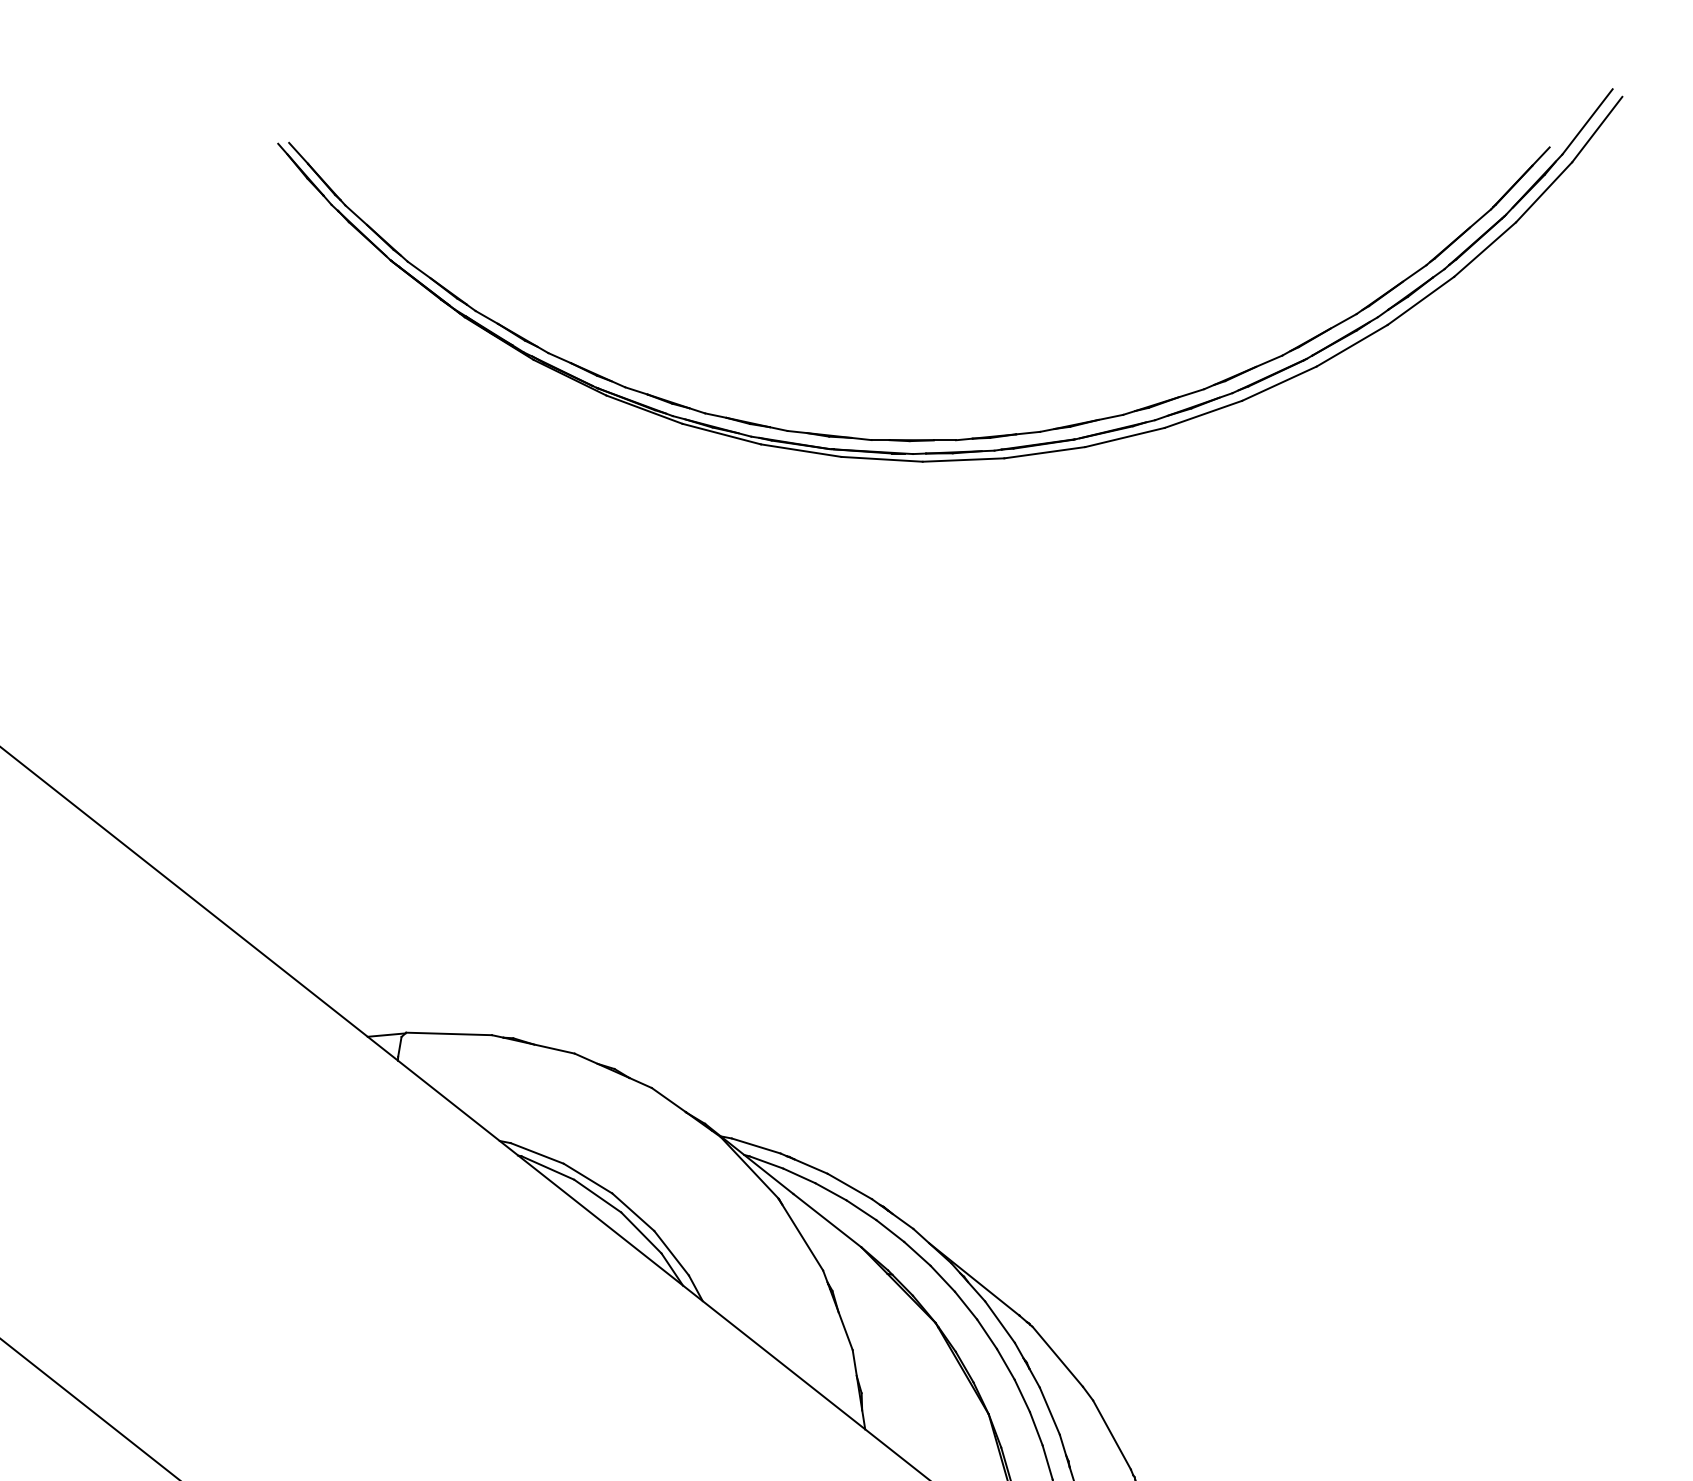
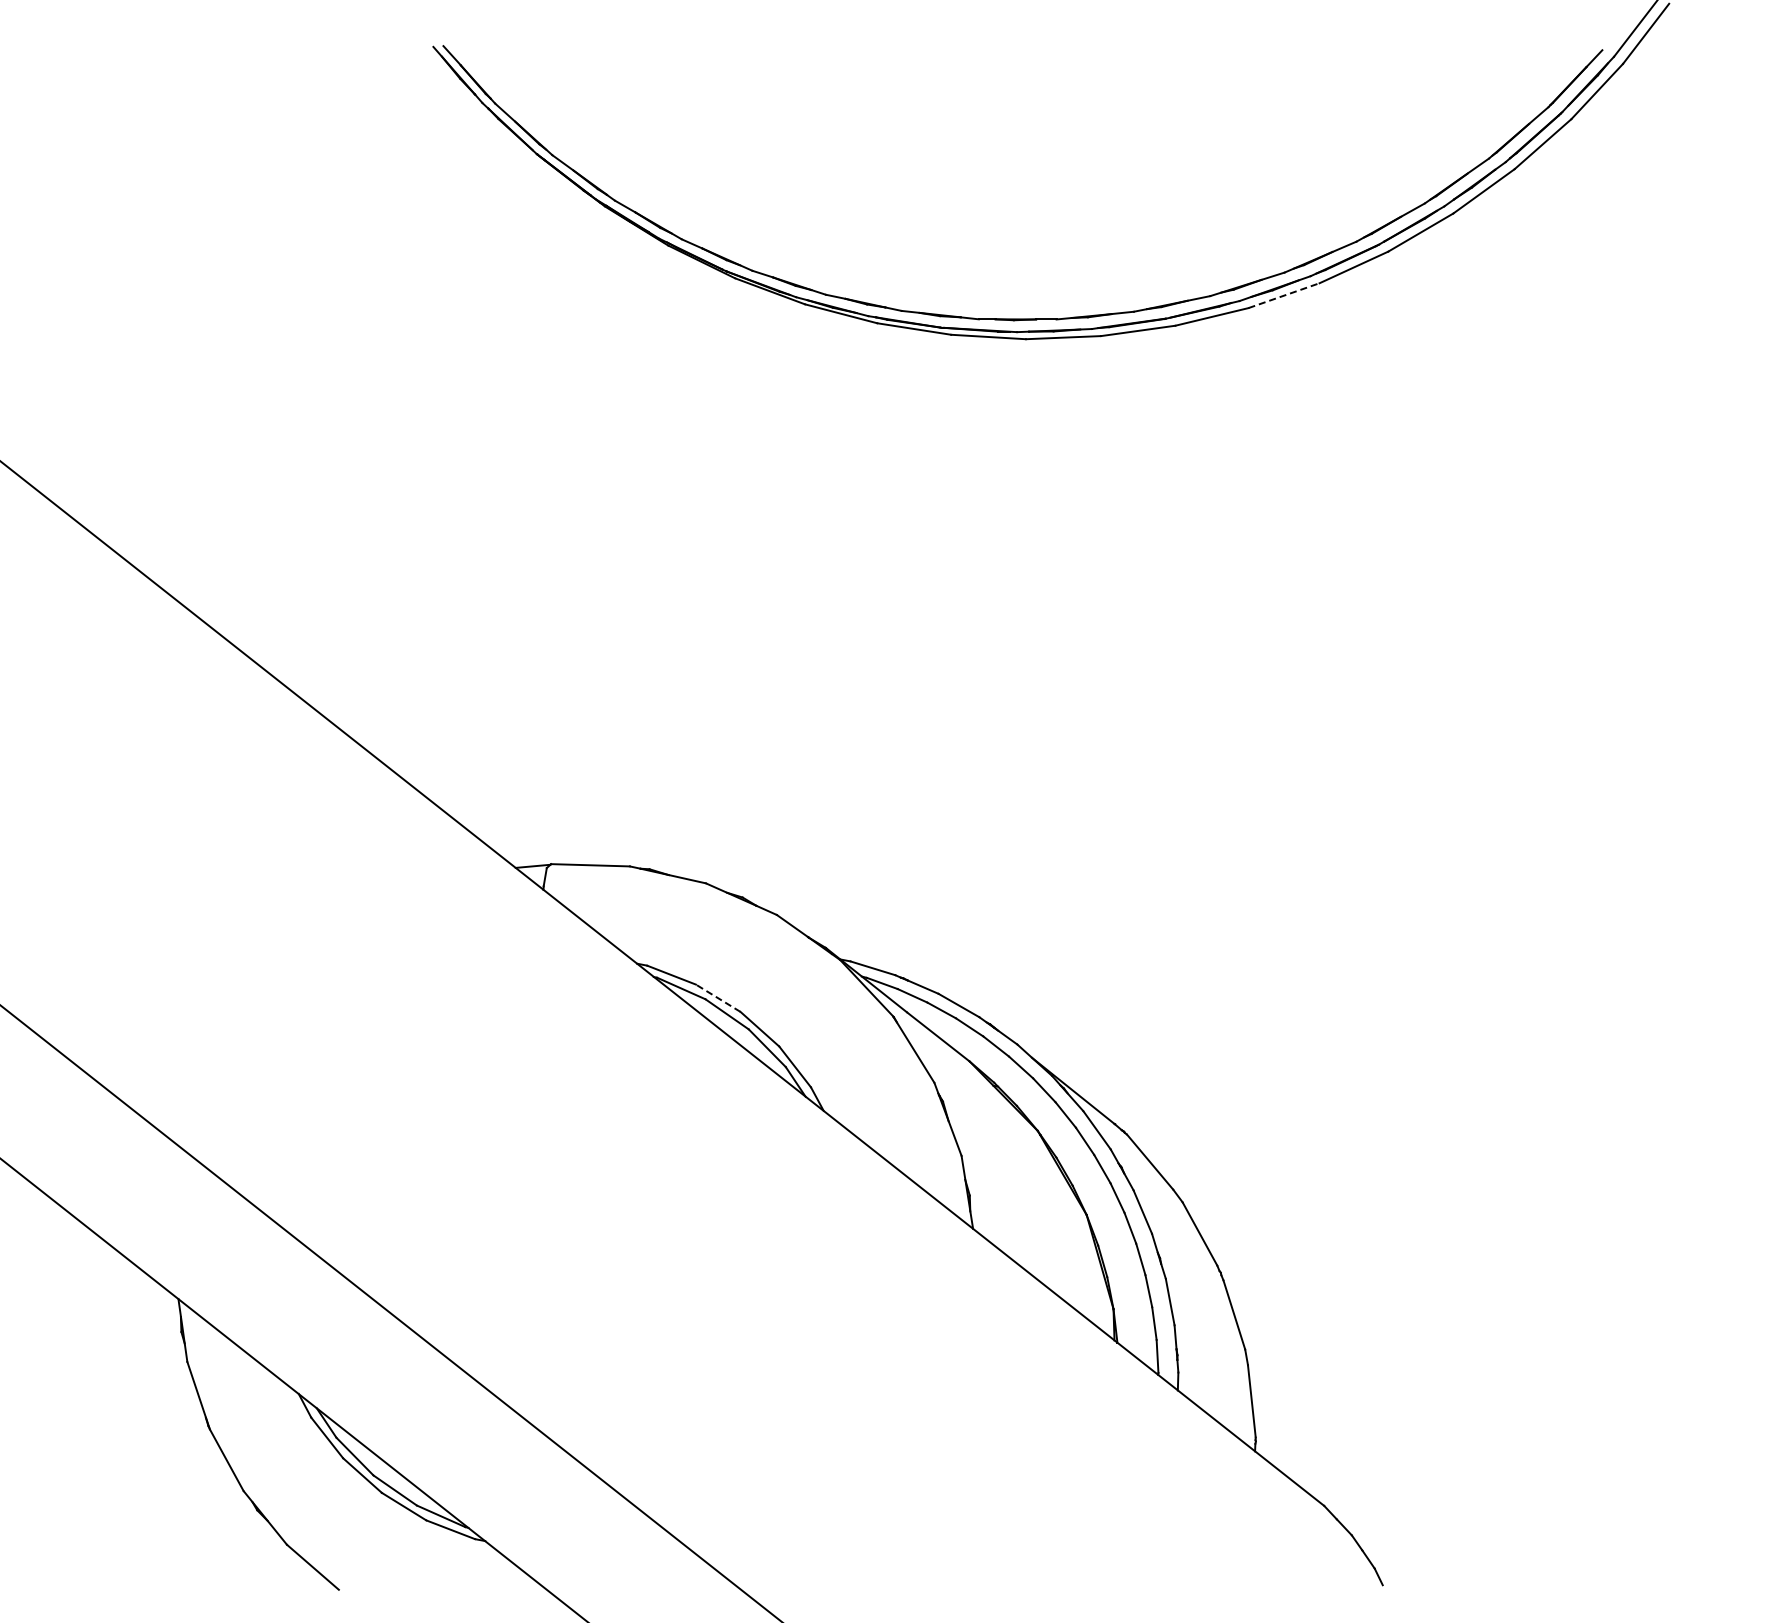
line: (1203, 414) -> (1284, 295), solid -> dashed
line: (587, 1178) -> (717, 998), solid -> dashed

